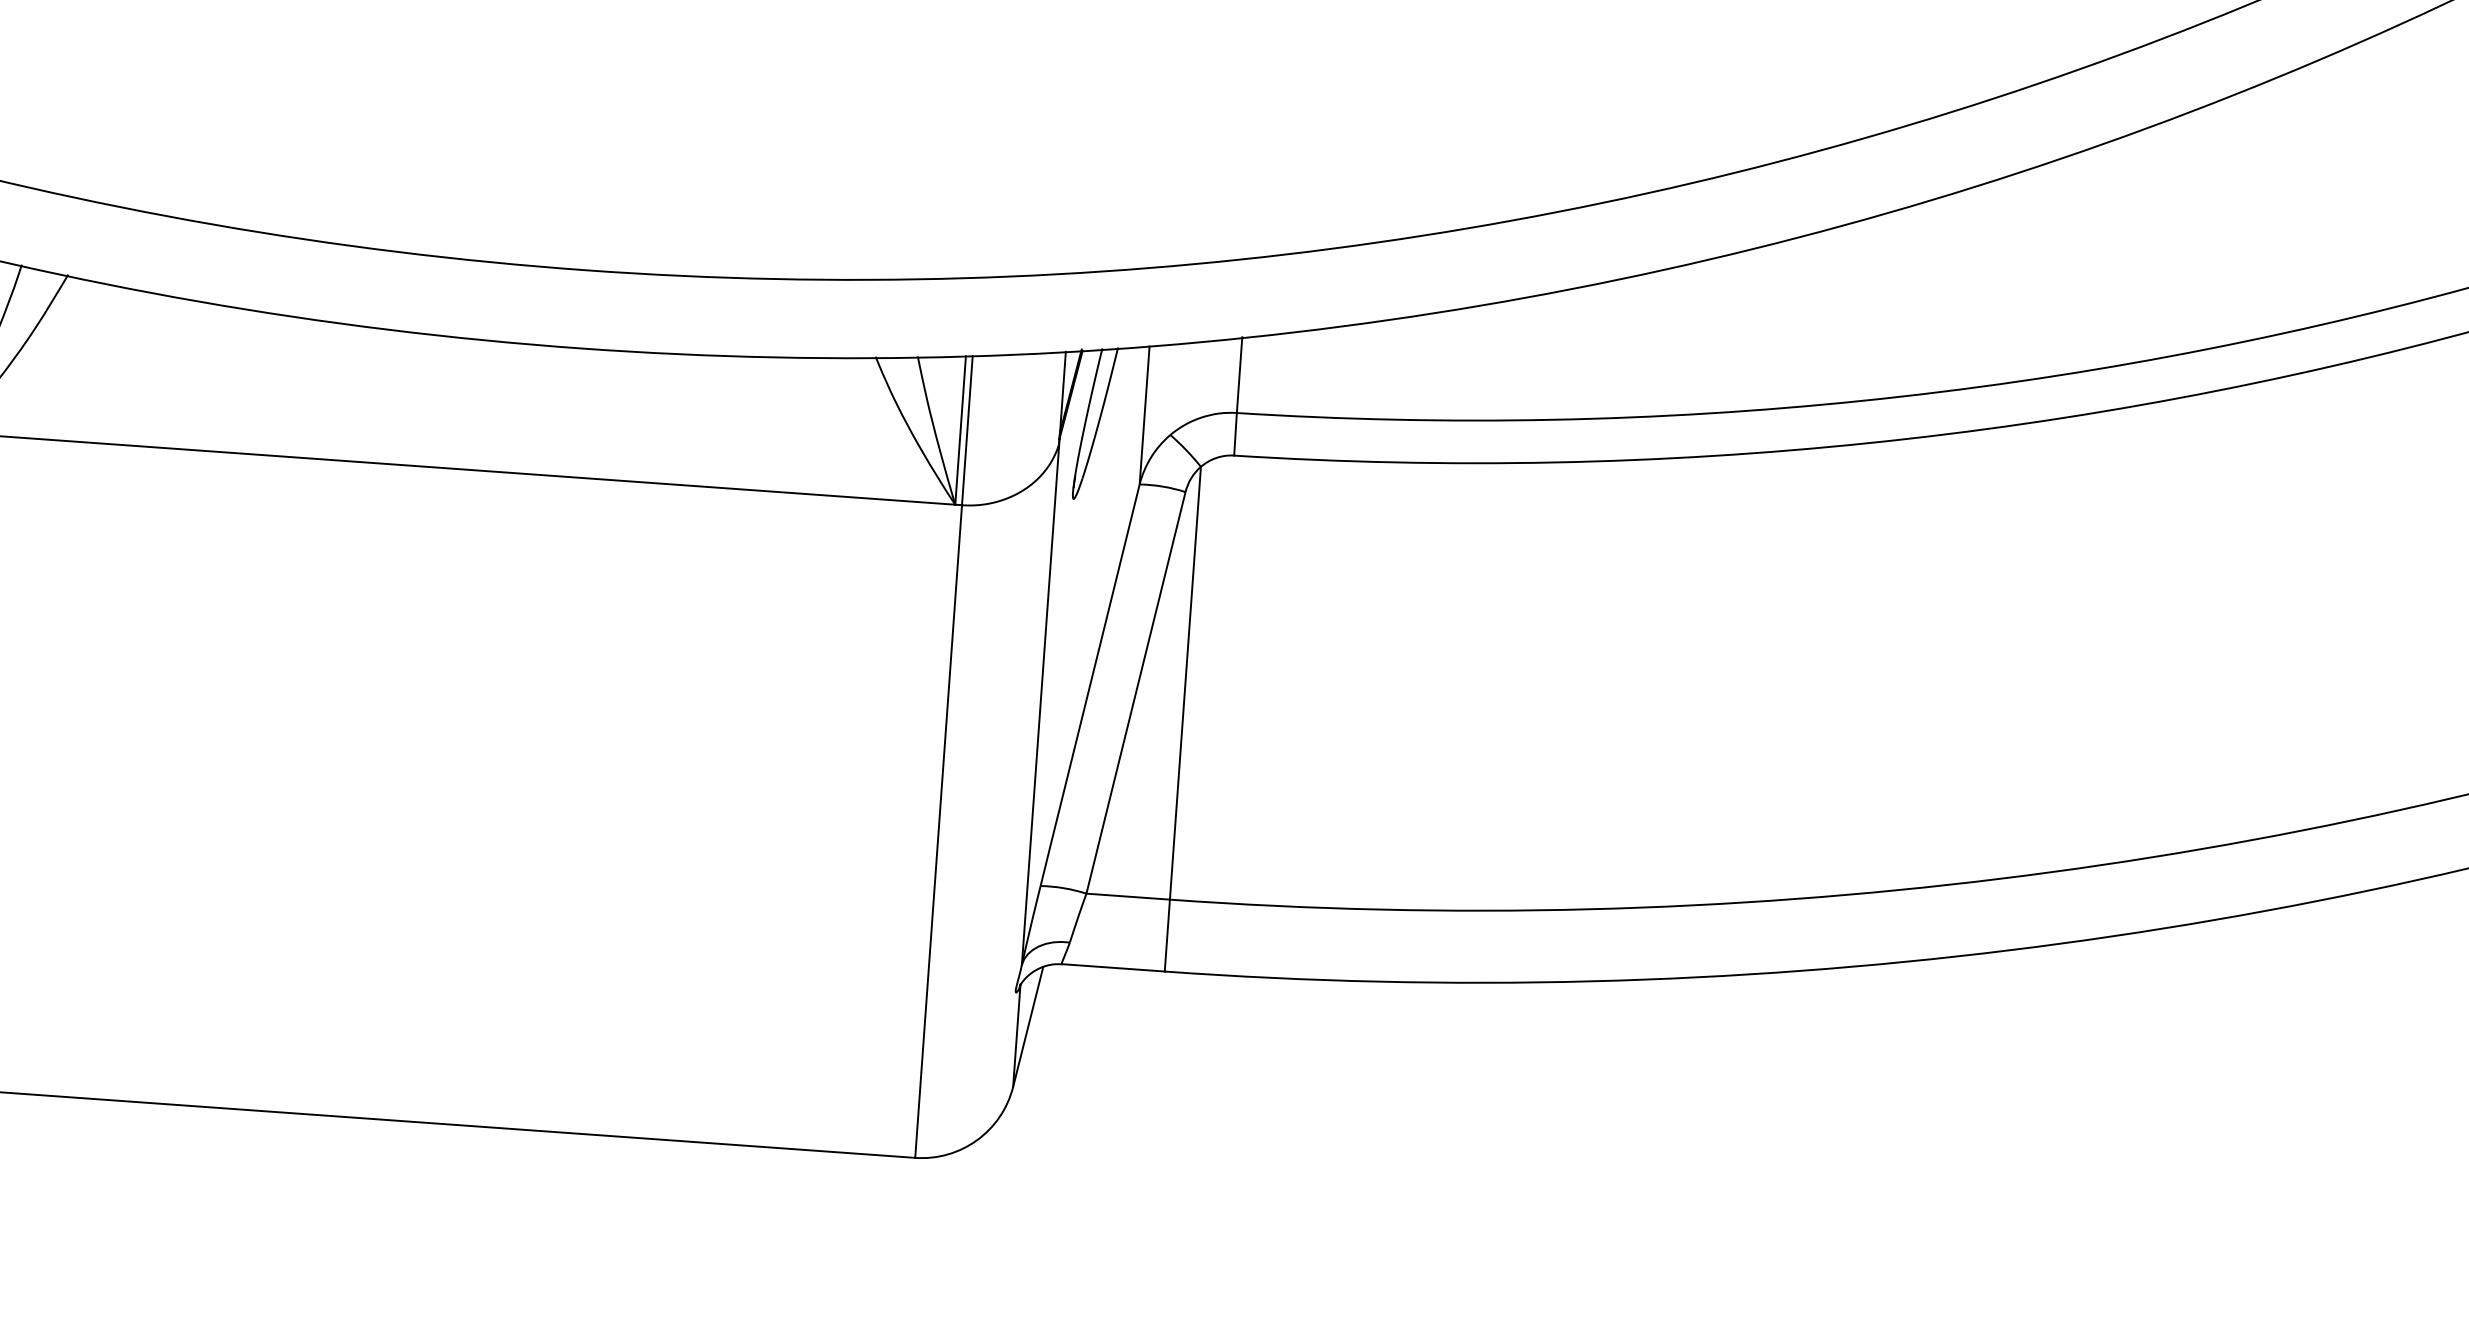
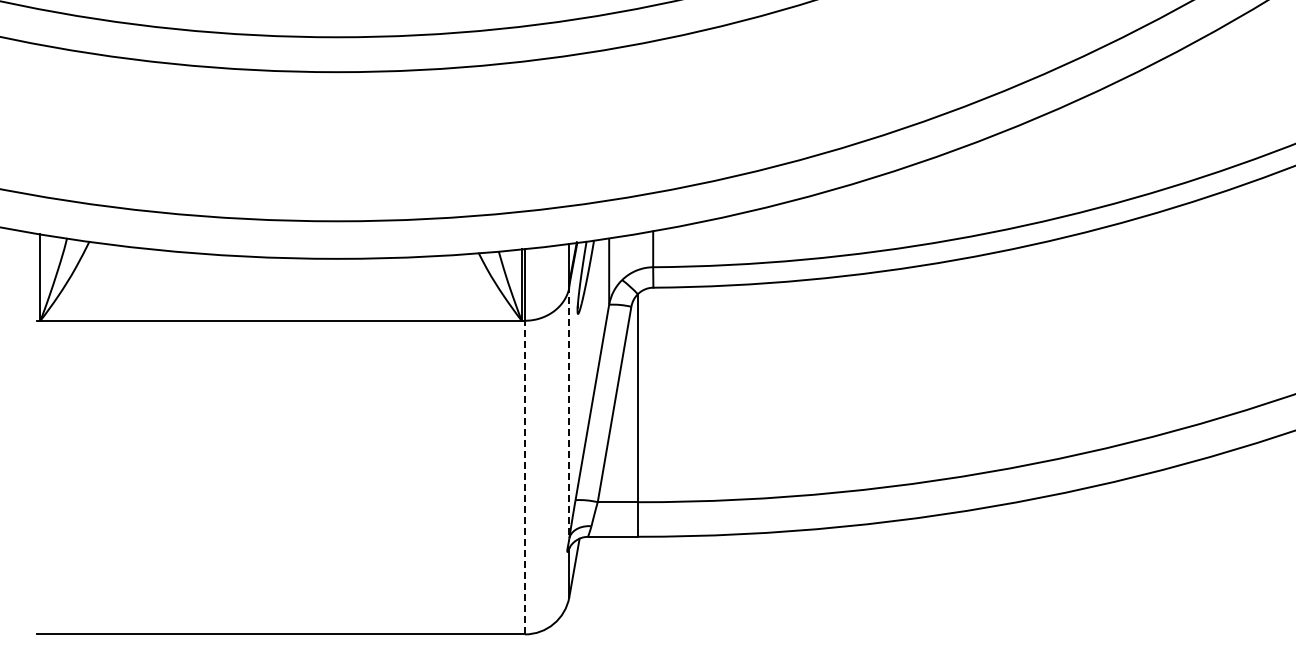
line: (1041, 702) -> (569, 412), solid -> dashed
line: (937, 831) -> (524, 477), solid -> dashed

